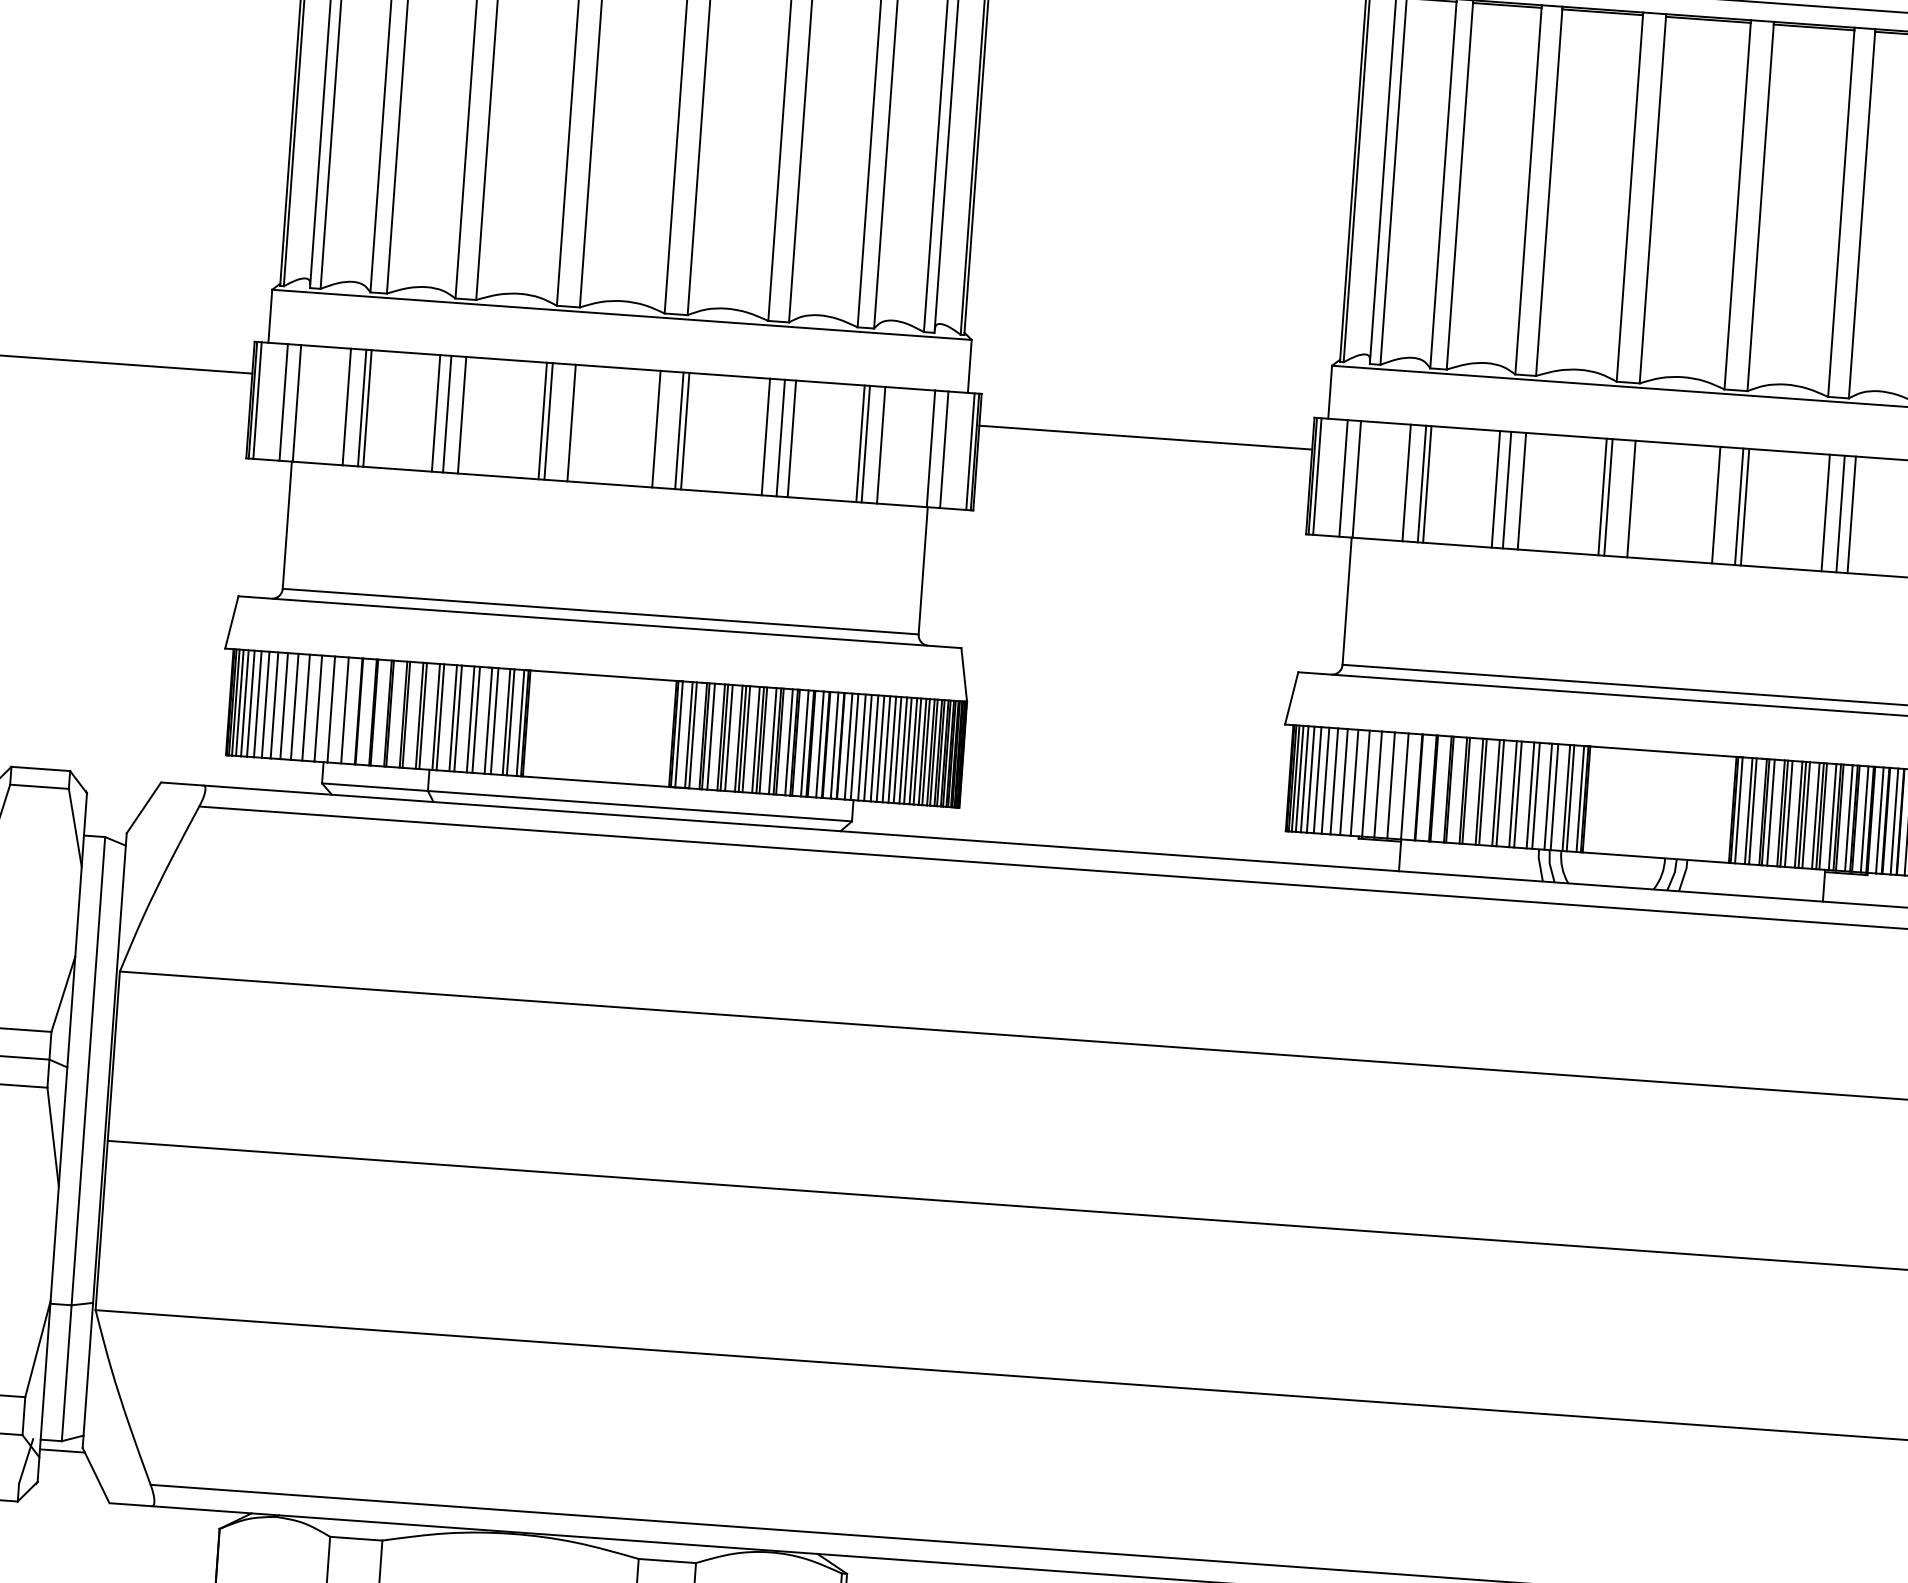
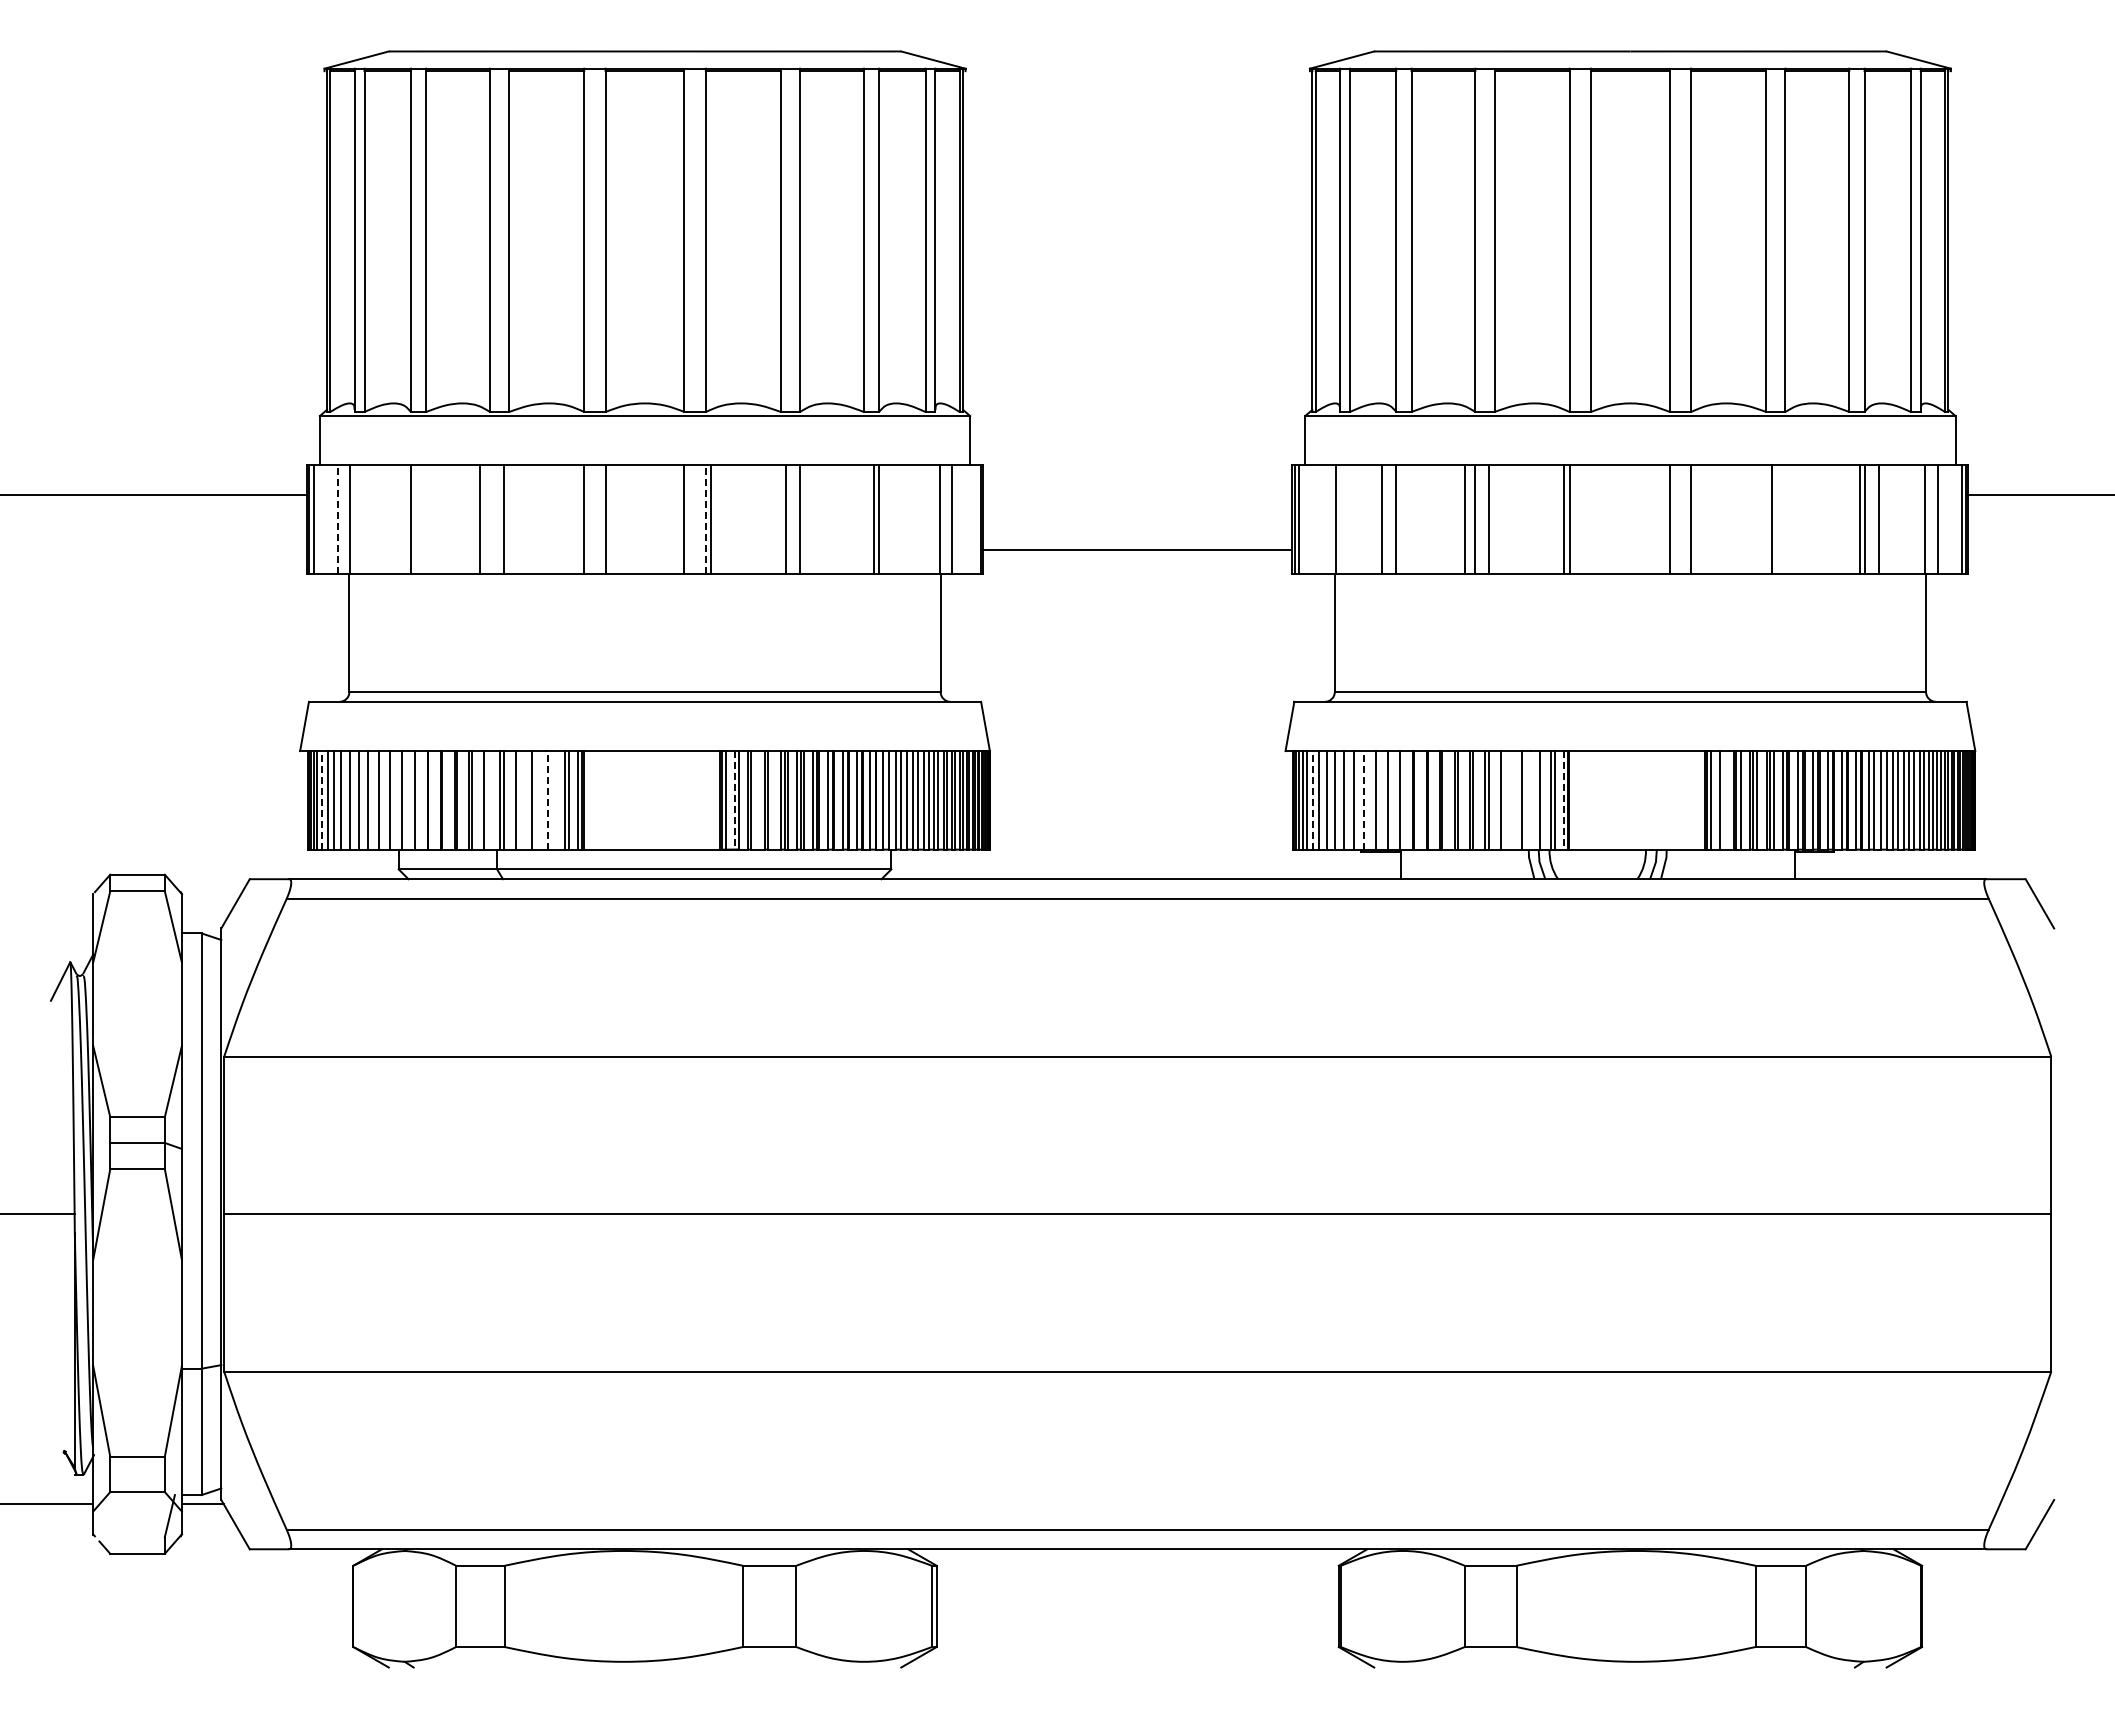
line: (283, 402) -> (337, 519), solid -> dashed
line: (346, 406) -> (396, 519), removed
line: (367, 408) -> (415, 519), removed
line: (446, 414) -> (489, 519), removed
line: (542, 420) -> (578, 519), removed
line: (679, 430) -> (705, 519), solid -> dashed
line: (1145, 437) -> (1137, 549), moved
line: (791, 438) -> (810, 519), removed
line: (881, 445) -> (893, 519), removed
line: (970, 451) -> (976, 519), removed
line: (1343, 478) -> (1323, 519), removed
line: (1427, 484) -> (1401, 519), removed
line: (1631, 499) -> (1591, 519), removed
line: (1744, 507) -> (1696, 519), removed
line: (1840, 514) -> (1785, 519), removed
line: (1851, 514) -> (1795, 519), removed
line: (244, 702) -> (321, 799), solid -> dashed
line: (422, 716) -> (487, 800), removed
line: (458, 718) -> (520, 800), removed
line: (488, 719) -> (548, 799), solid -> dashed
line: (476, 720) -> (537, 800), removed
line: (494, 721) -> (554, 800), removed
line: (688, 735) -> (734, 800), solid -> dashed
line: (711, 736) -> (755, 800), removed
line: (729, 738) -> (772, 800), removed
line: (1310, 778) -> (1312, 799), solid -> dashed
line: (1366, 782) -> (1364, 799), solid -> dashed
line: (1517, 794) -> (1505, 800), removed
line: (1530, 795) -> (1517, 800), removed
line: (1547, 796) -> (1533, 800), removed
line: (1580, 799) -> (1563, 800), solid -> dashed
line: (1753, 811) -> (1724, 800), removed

